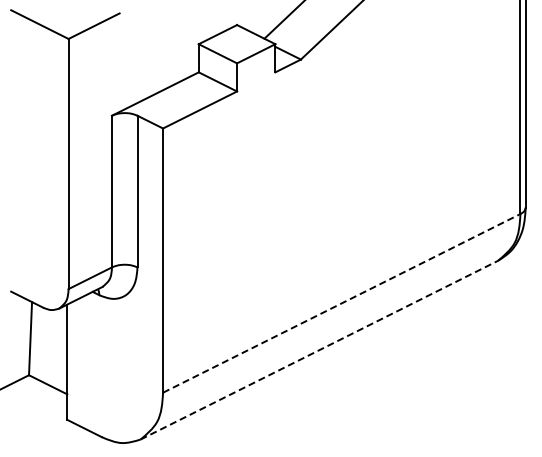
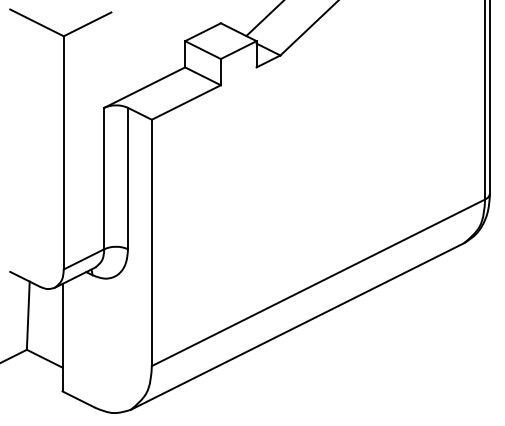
line: (341, 303) -> (318, 282), dashed -> solid
line: (319, 350) -> (297, 326), dashed -> solid

